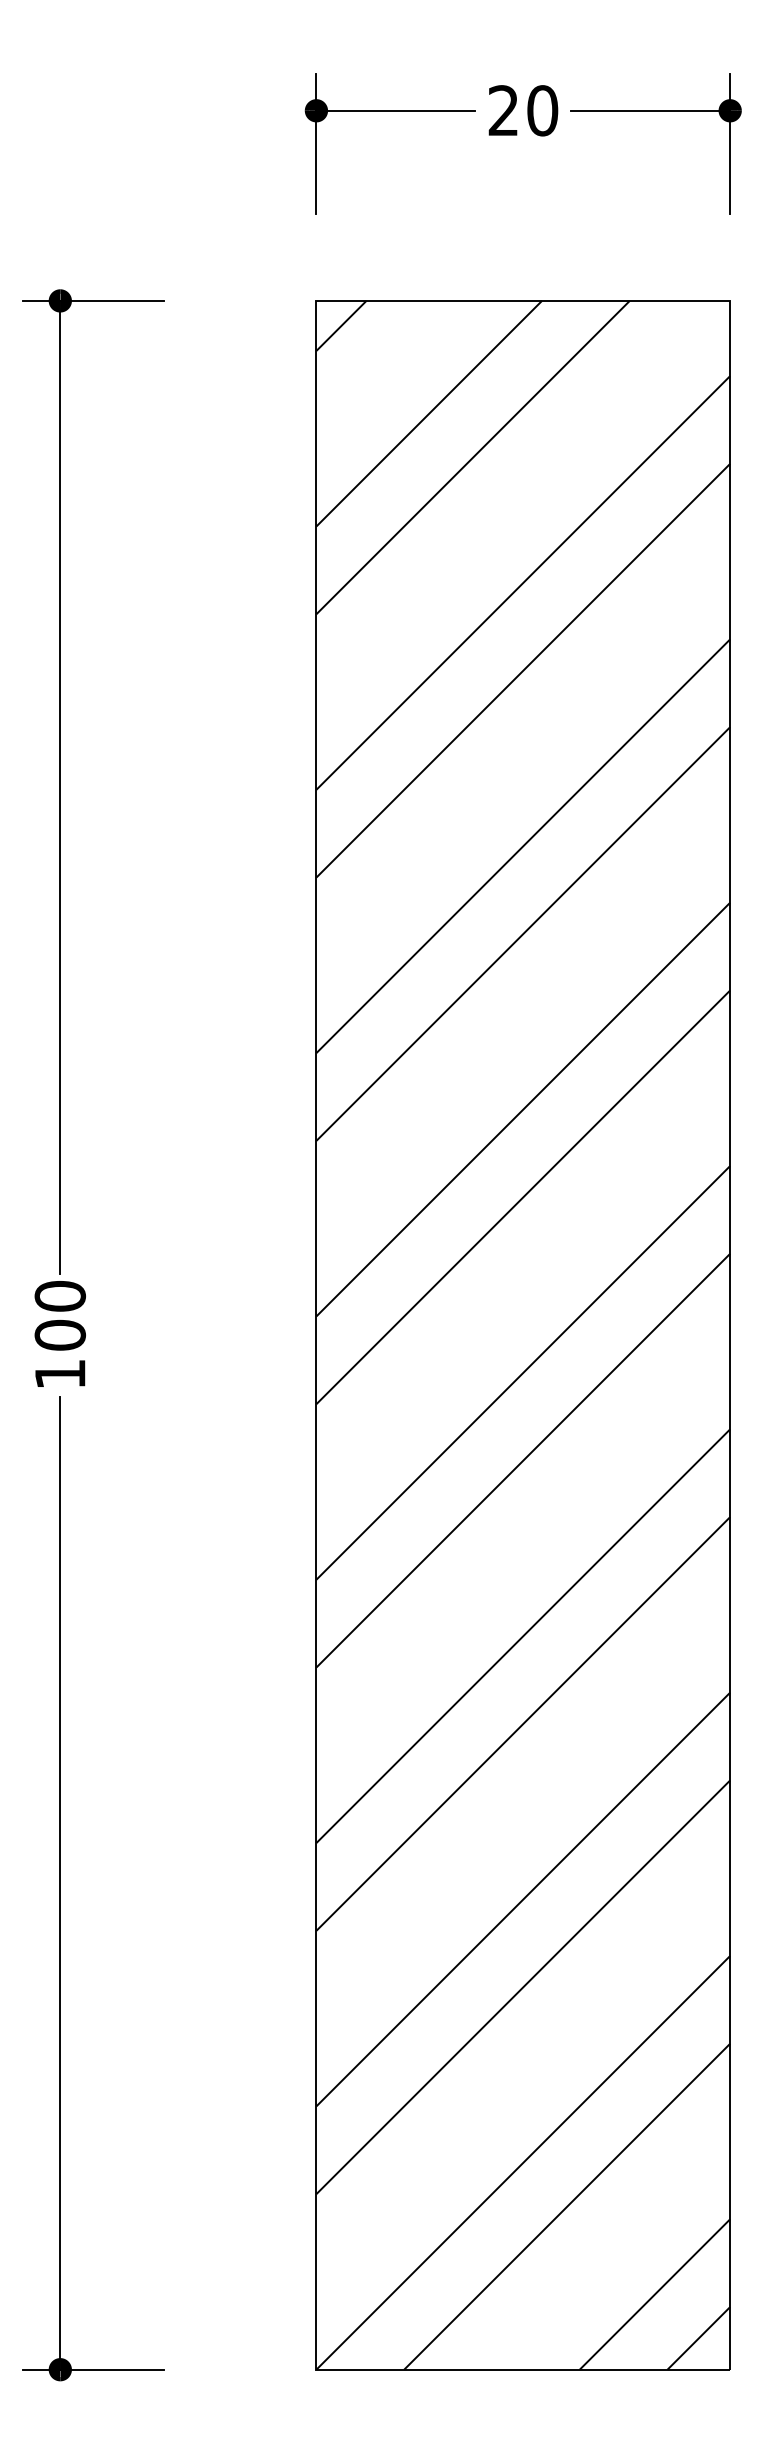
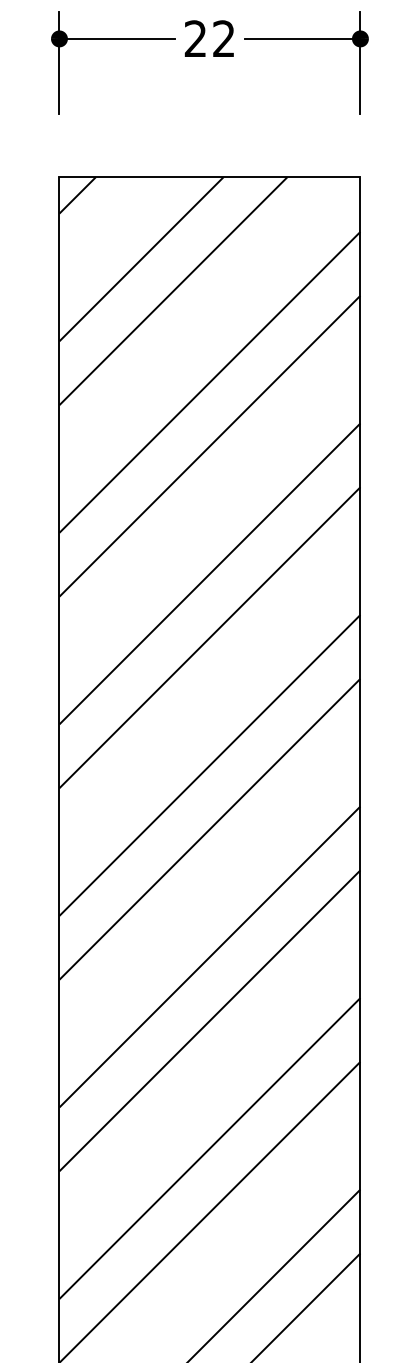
text: (542, 110) -> (223, 38), 20 -> 22

